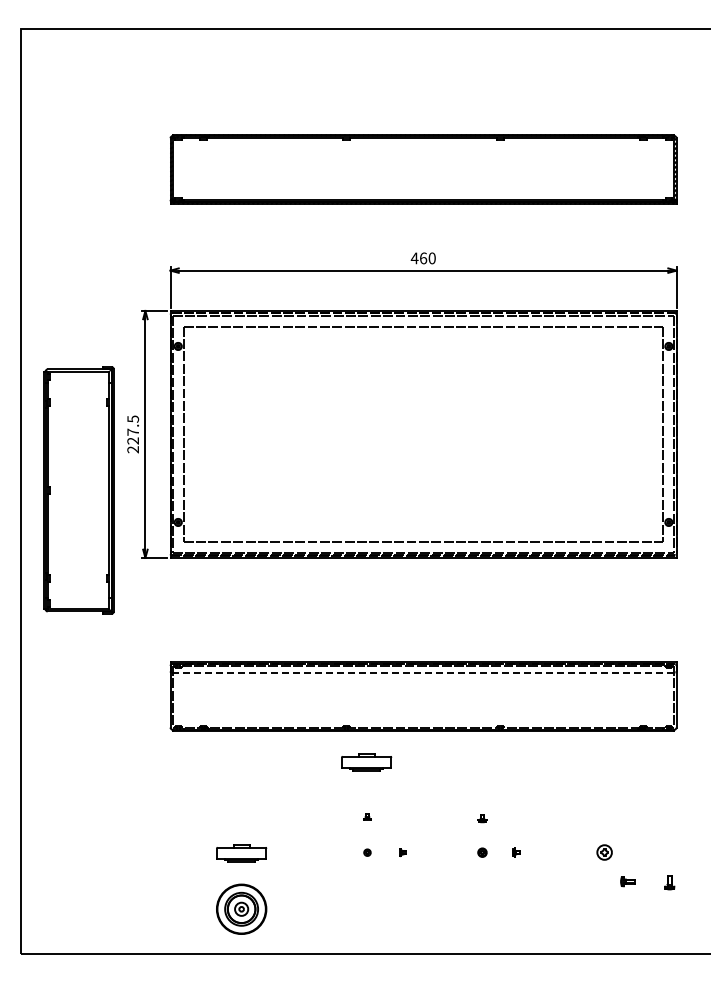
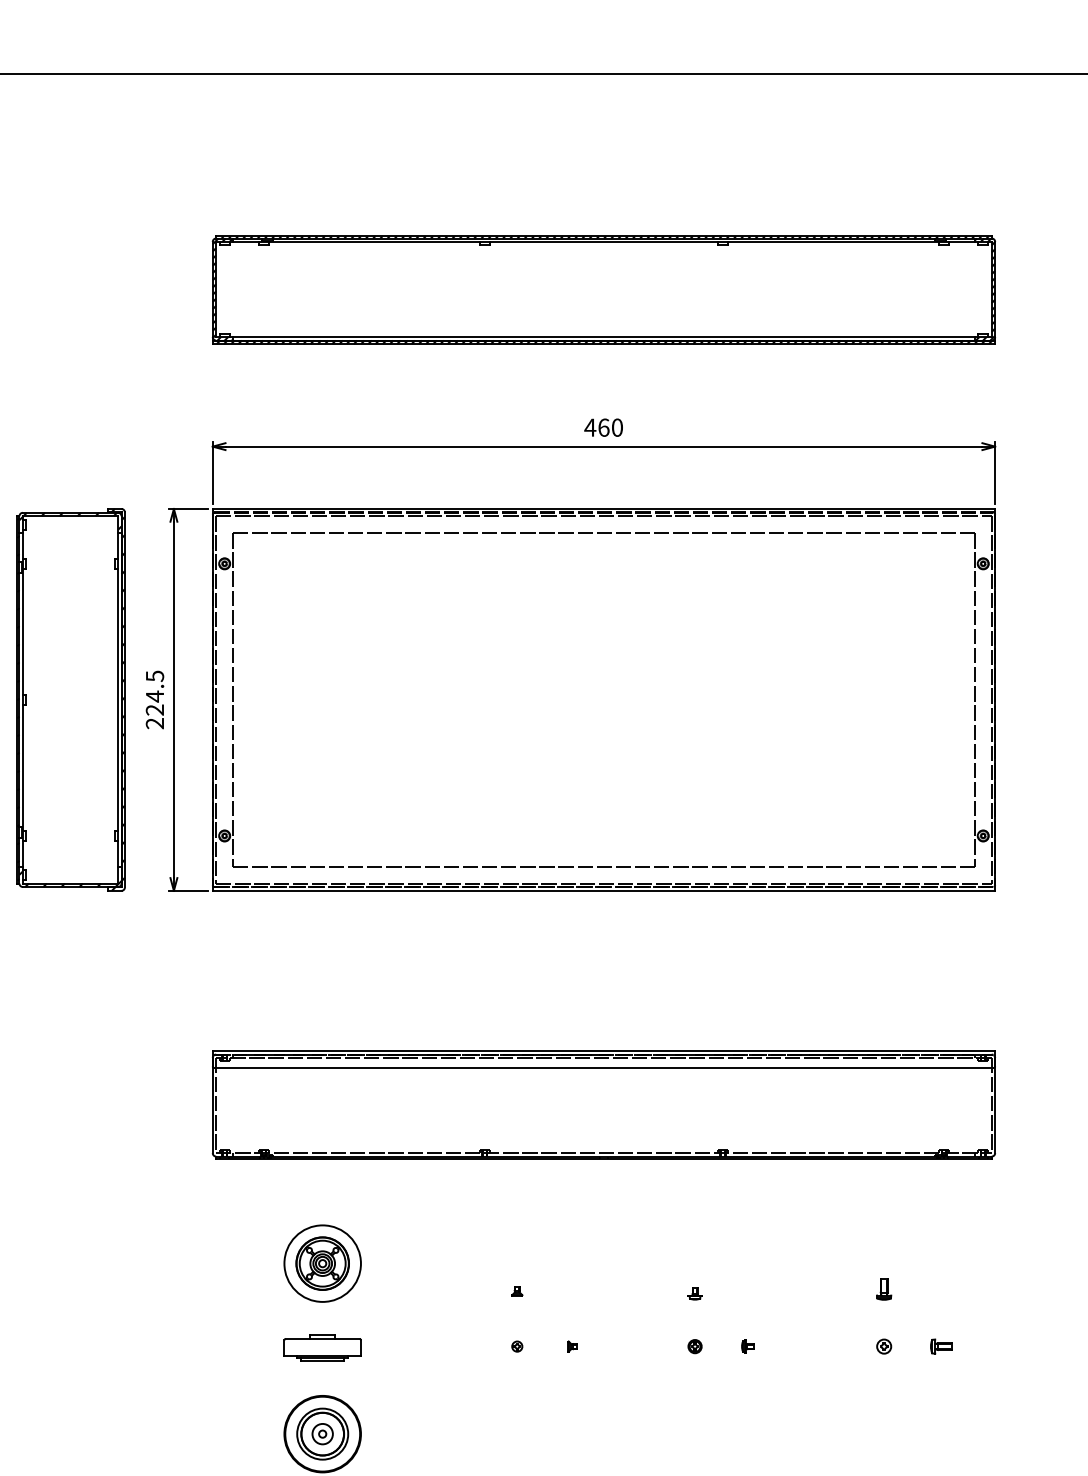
text: (132, 432) -> (153, 696), 227.5 -> 224.5
part: (78, 490) -> (70, 699), moved
line: (423, 672) -> (603, 1067), dashed -> solid
part: (366, 762) -> (515, 1207), removed
part: (241, 798) -> (322, 1262), added
part: (604, 852) -> (883, 1346), size x0.62
part: (627, 881) -> (940, 1346), moved
part: (669, 882) -> (883, 1289), moved

